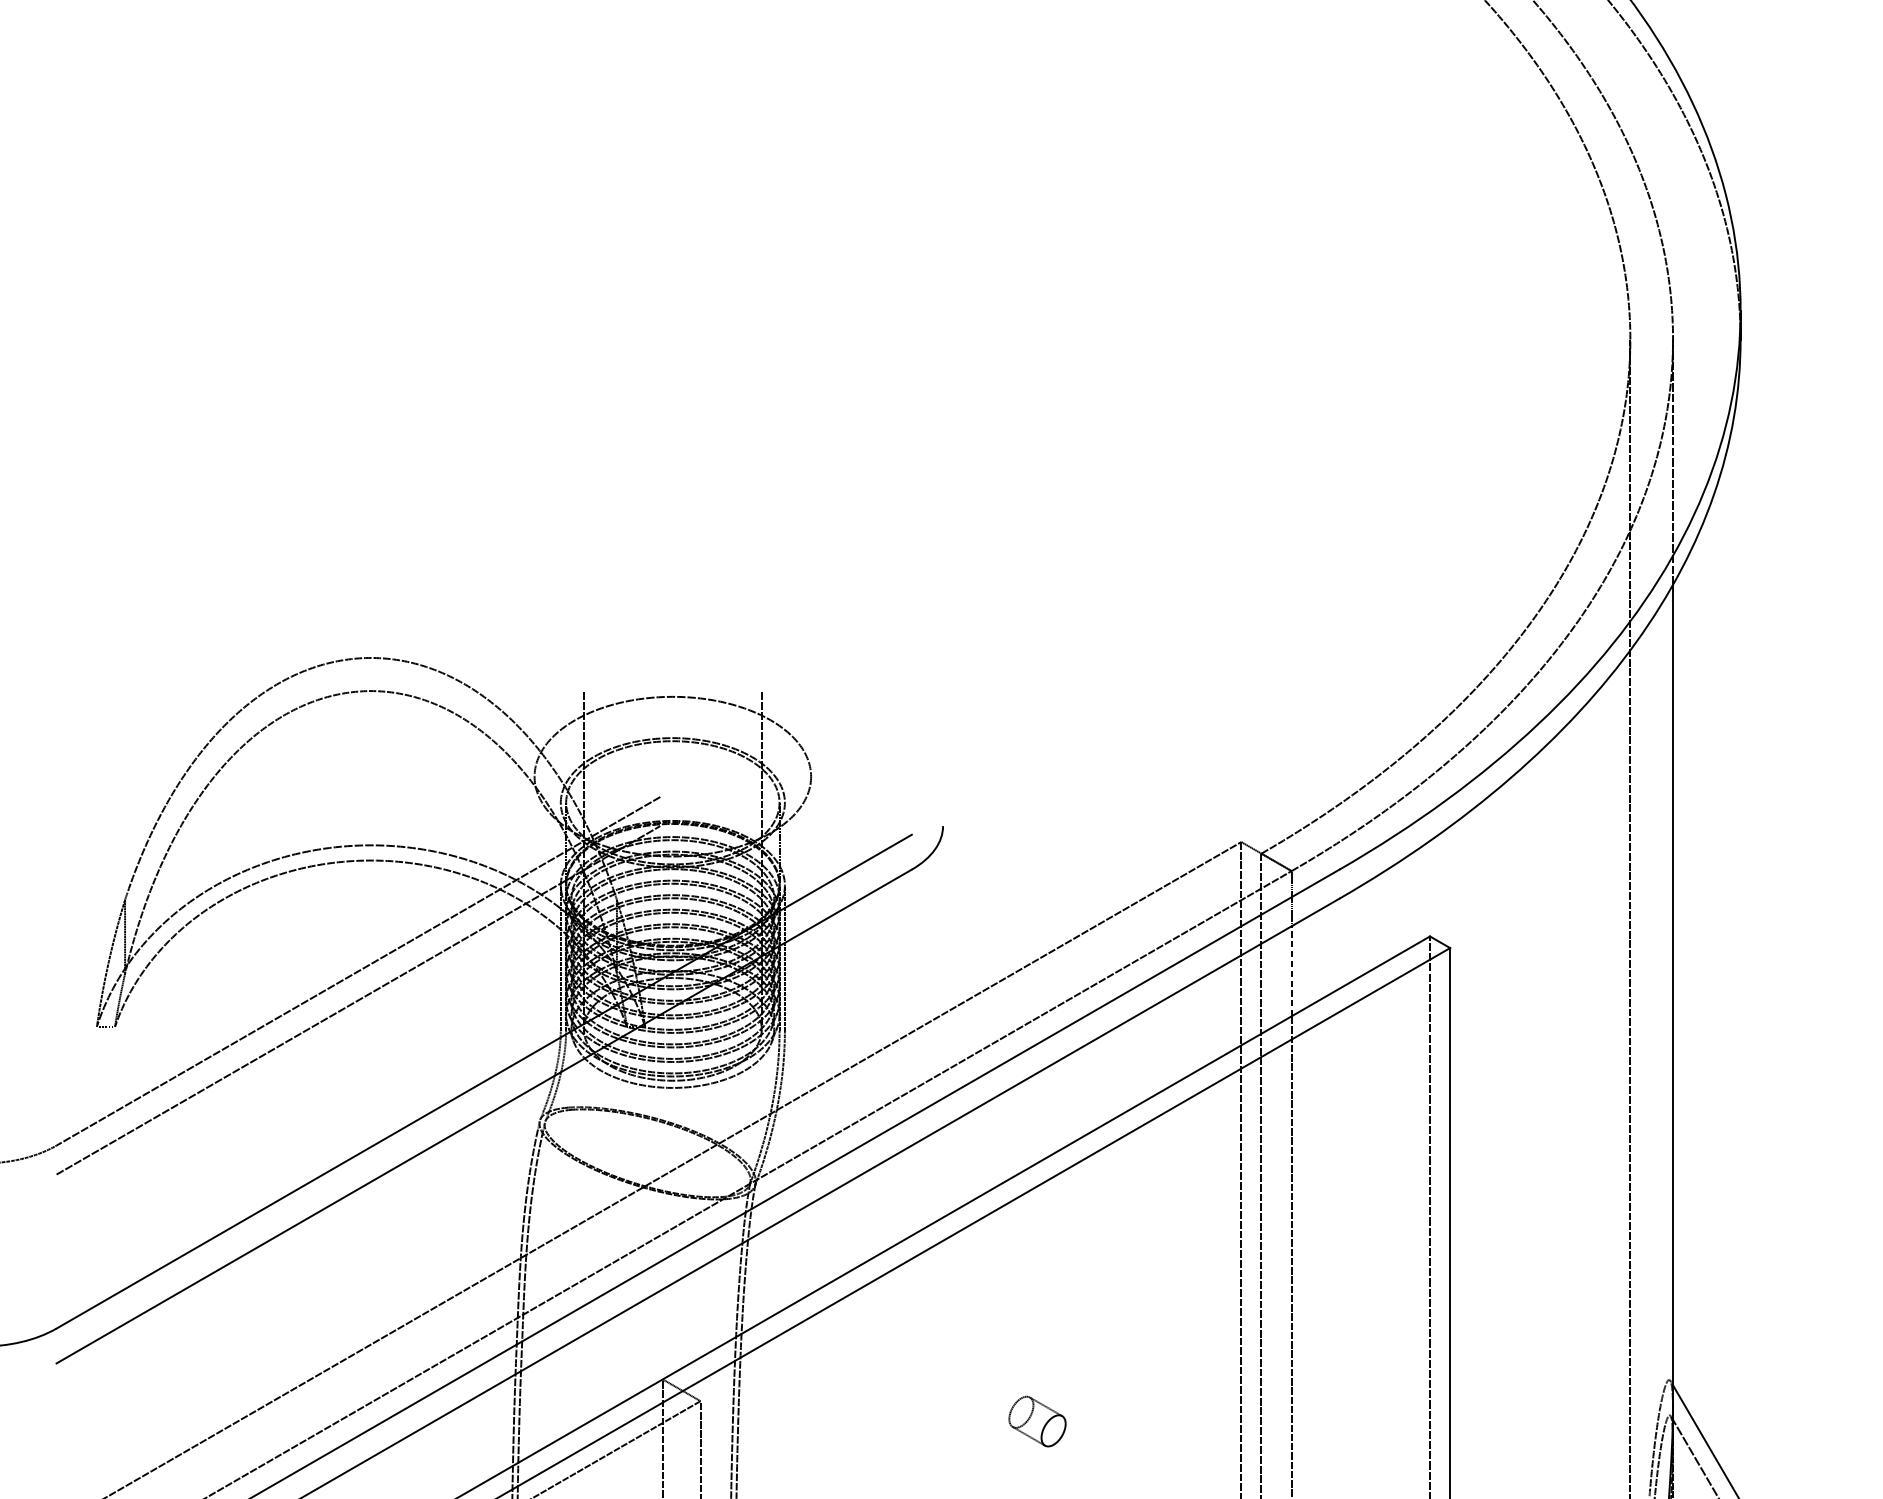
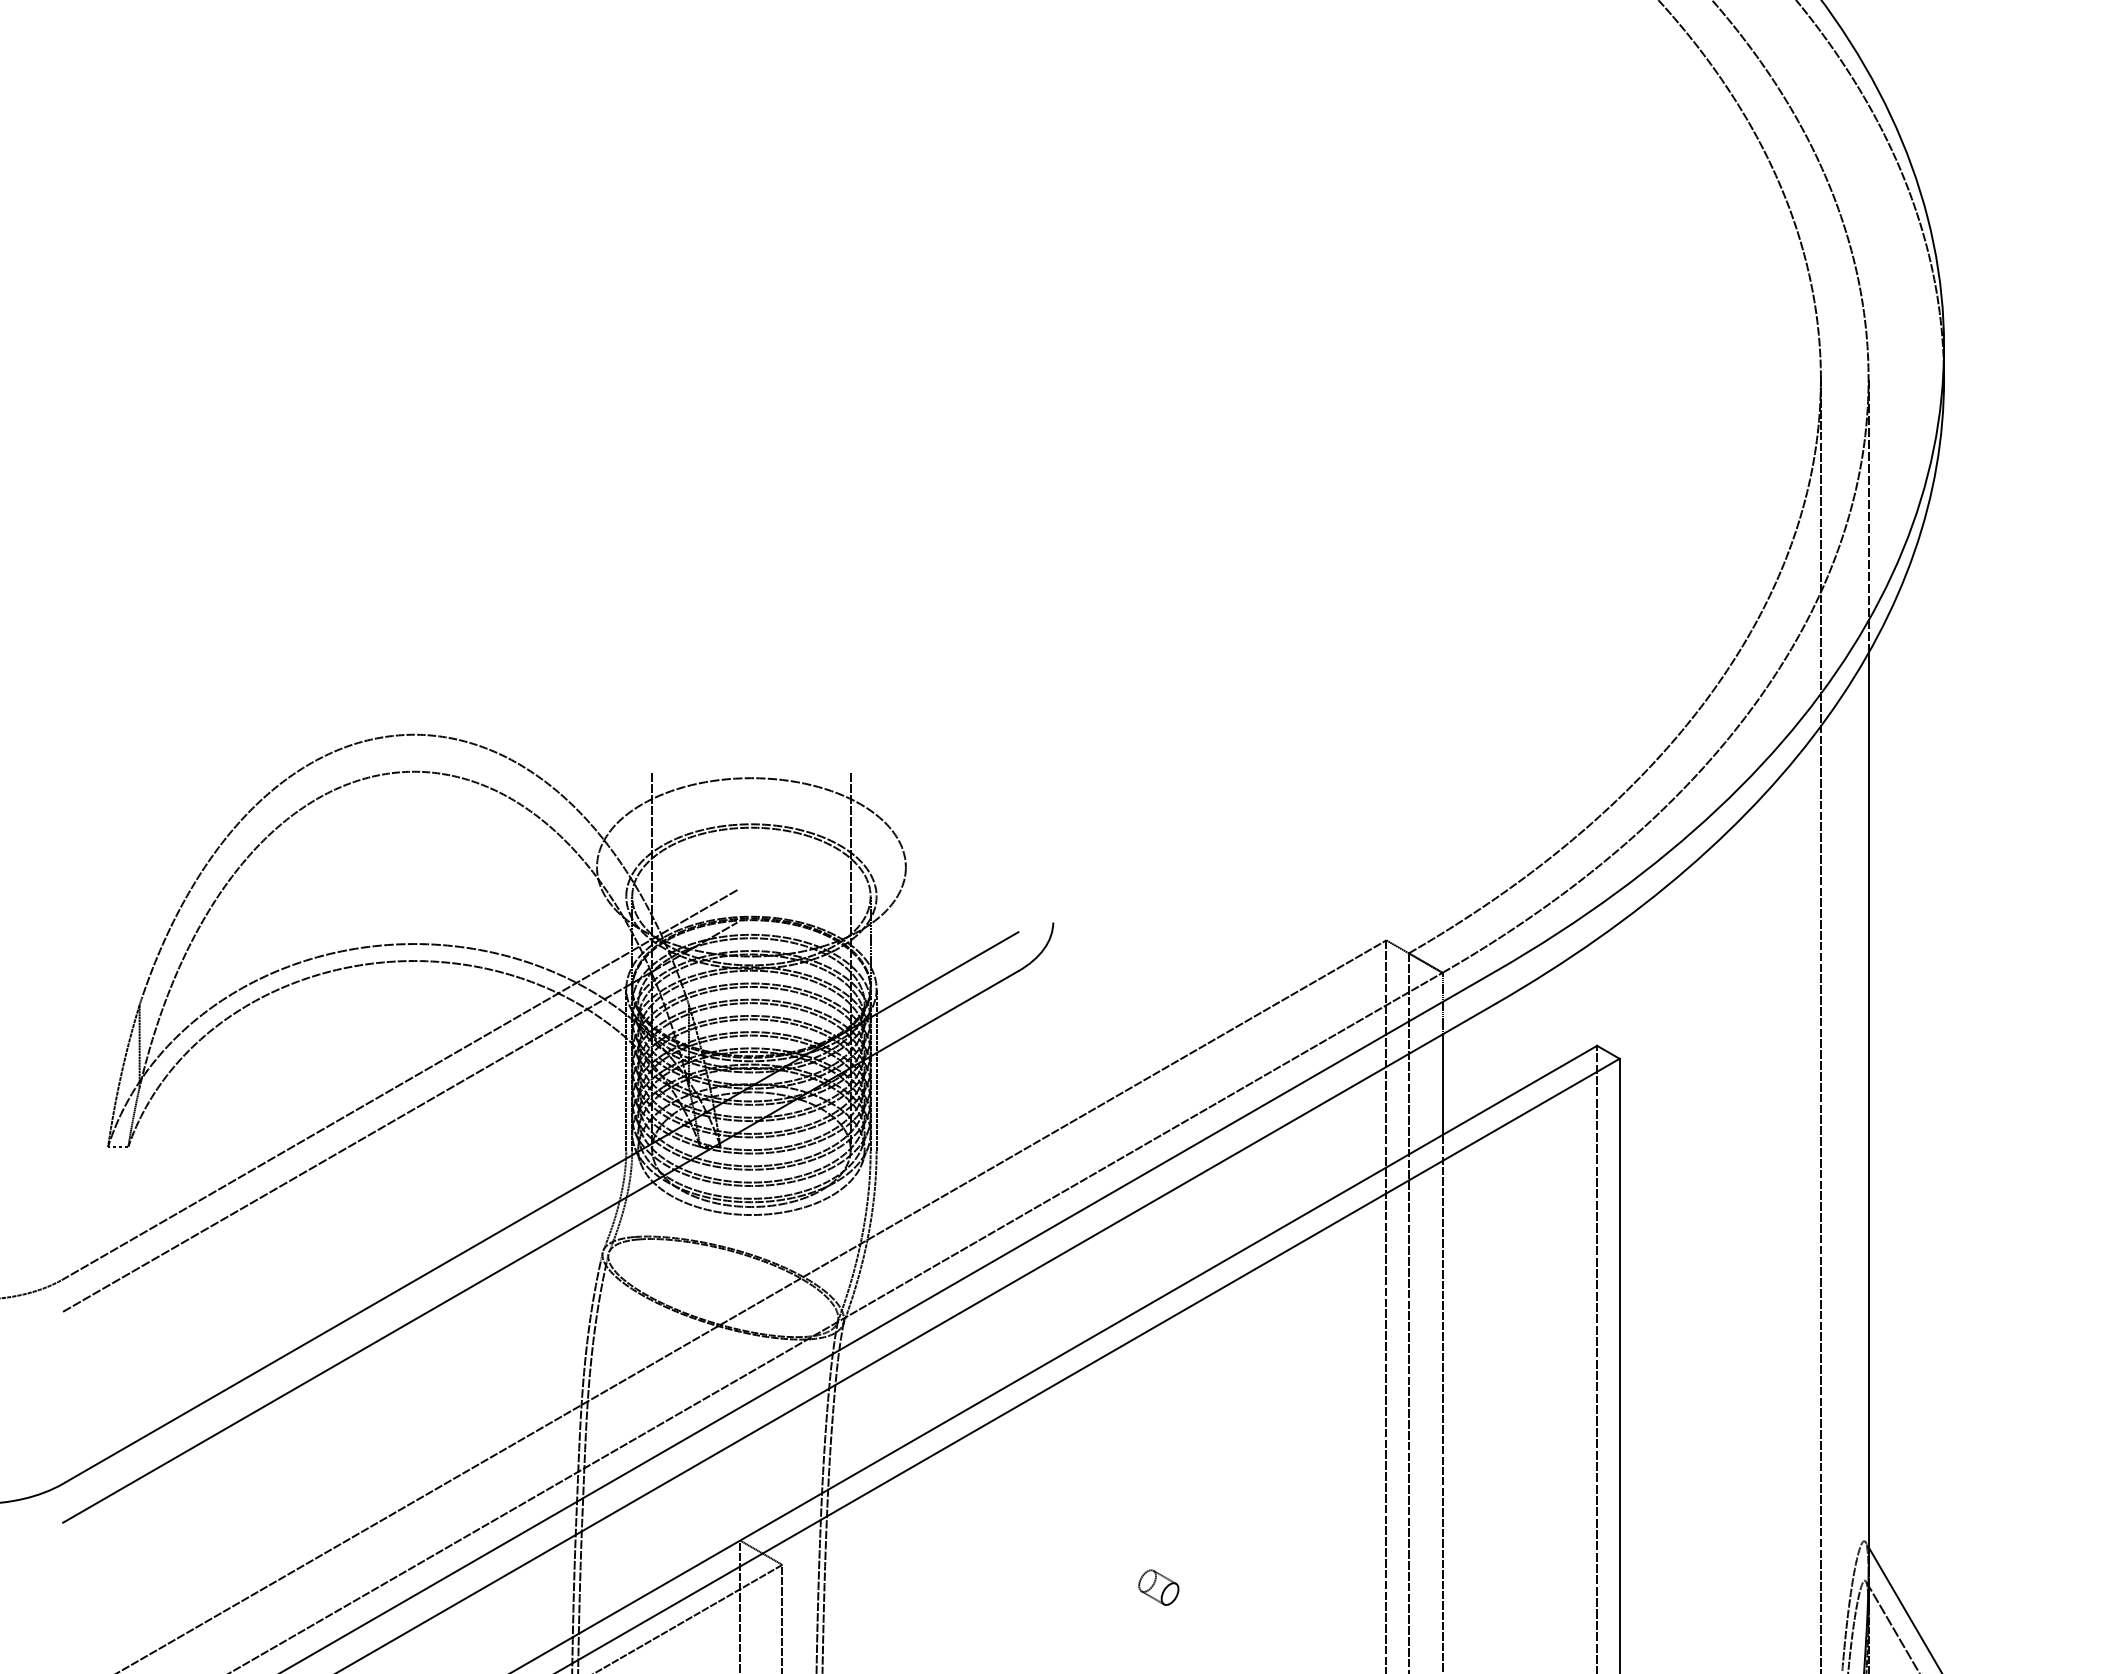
line: (1291, 971) -> (1442, 1084), dashed -> solid
part: (1037, 1421) -> (1158, 1587), size x0.62

